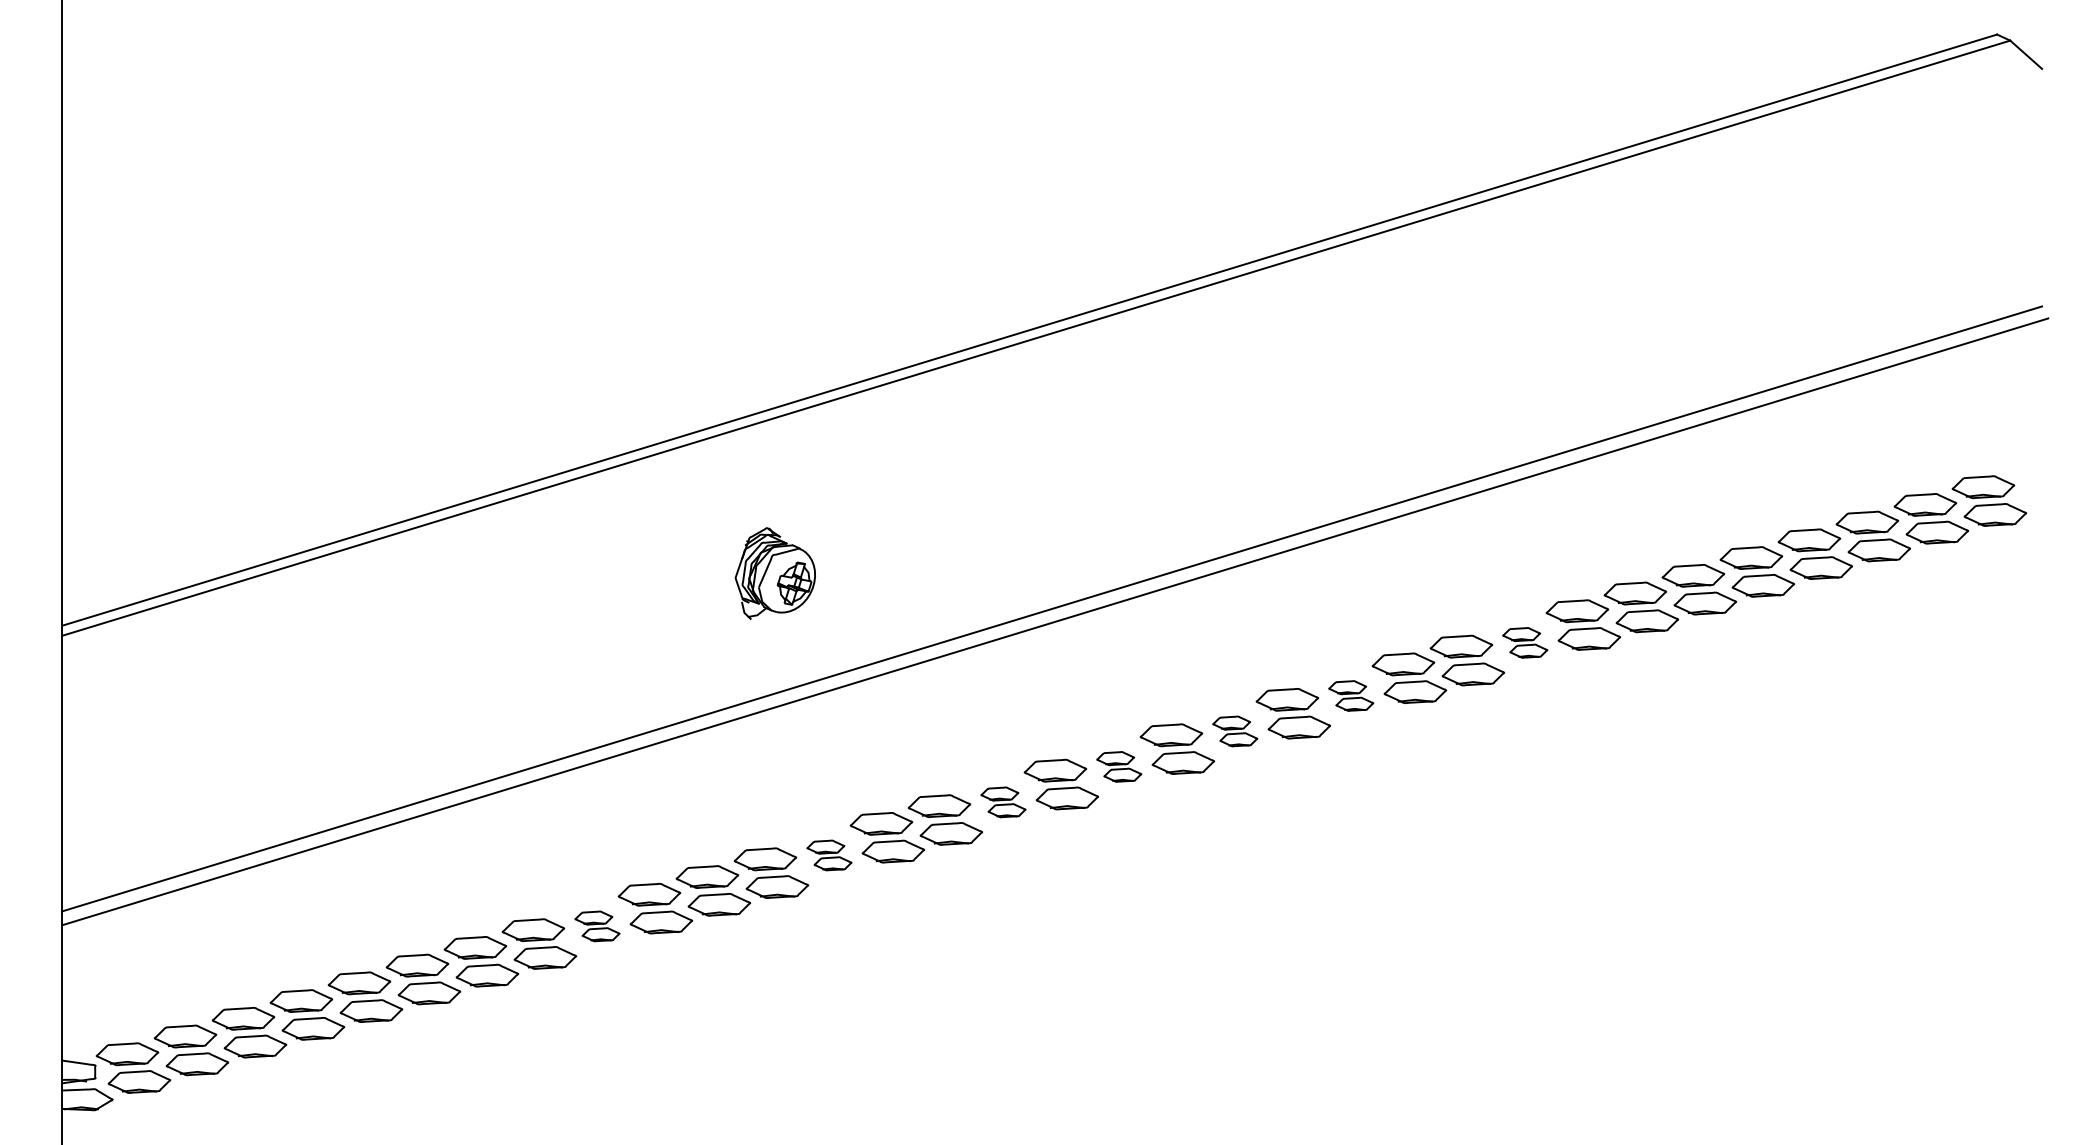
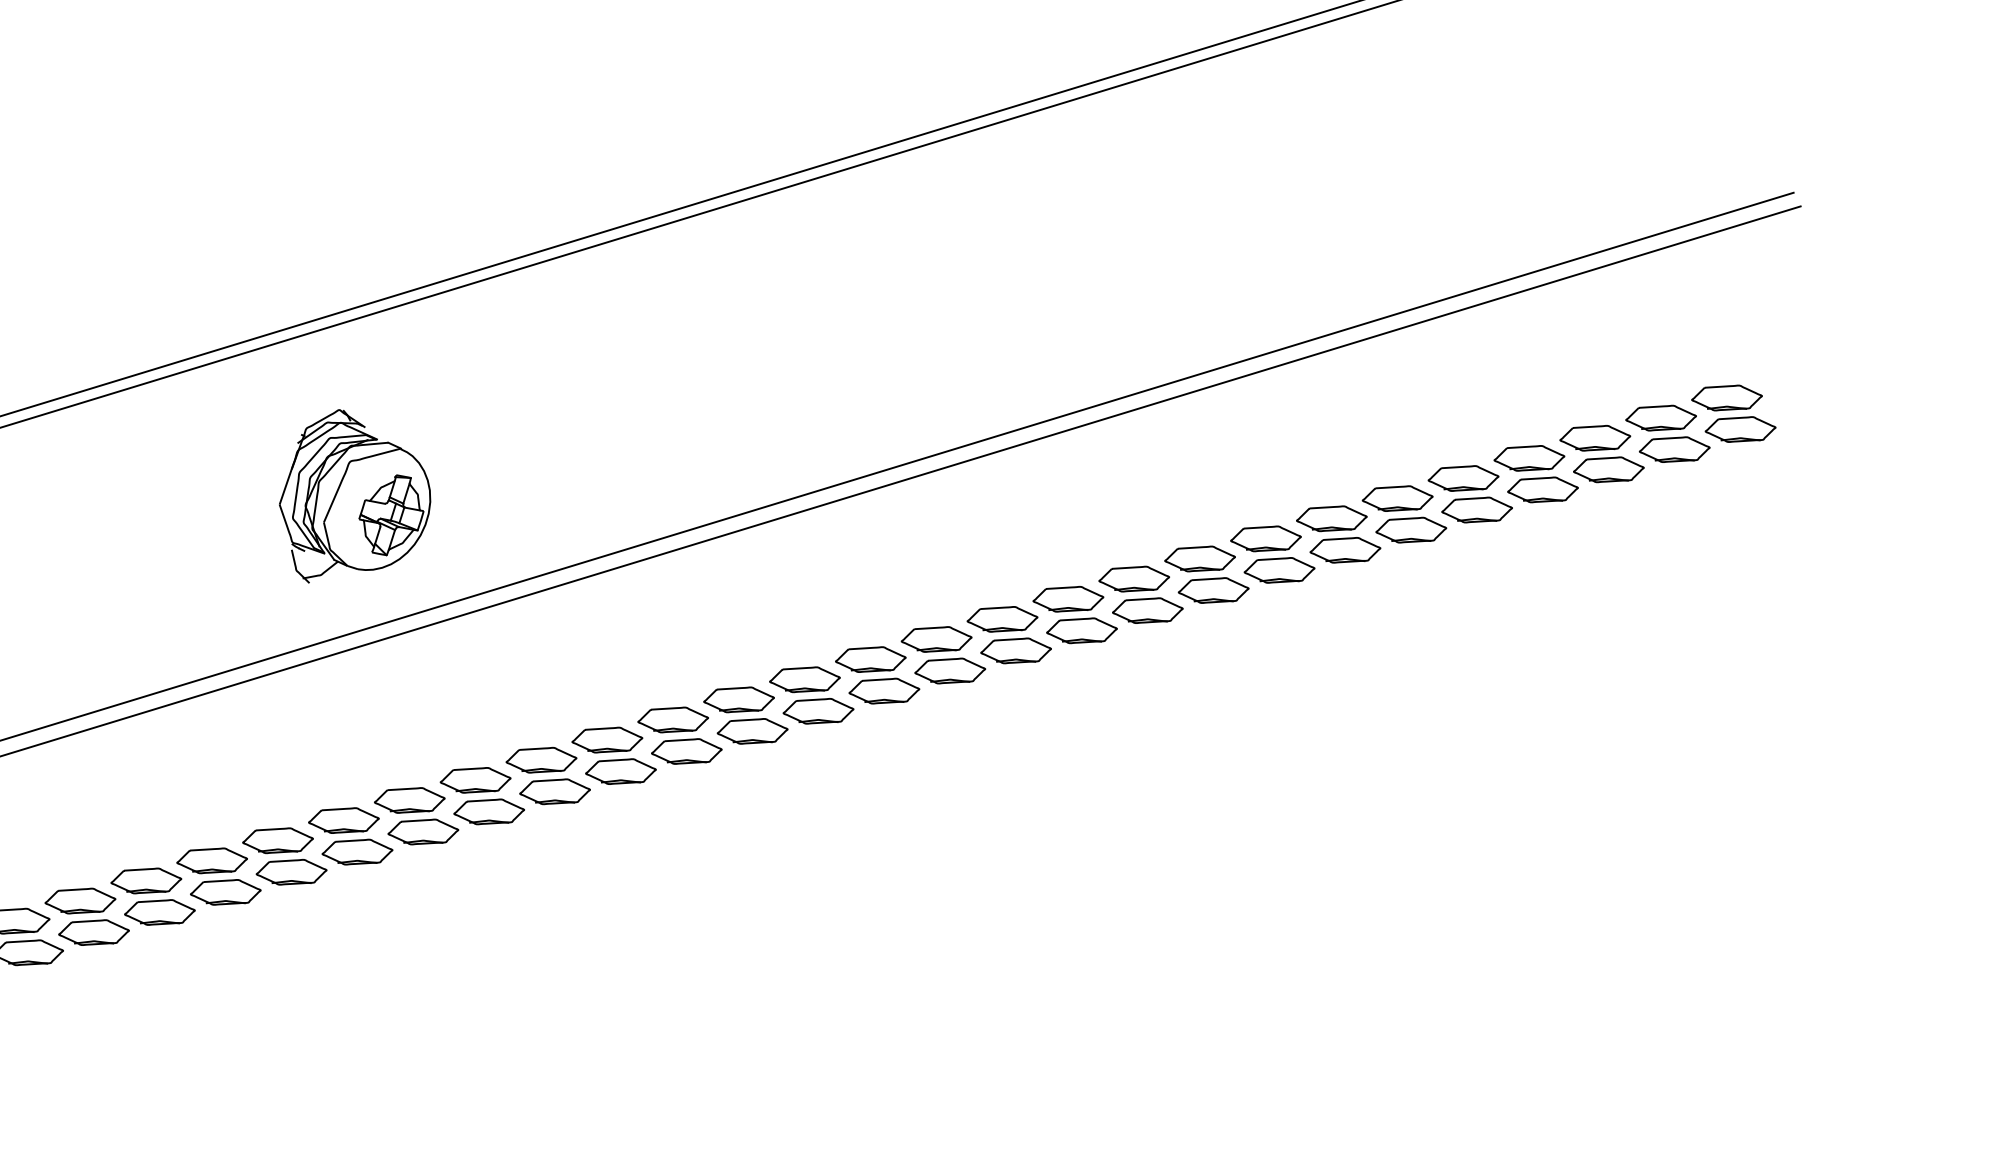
part: (775, 573) -> (355, 496), size x1.67
part: (1524, 642) -> (1205, 574), size x1.67
part: (1350, 695) -> (1008, 634), size x1.67
part: (1234, 731) -> (876, 675), size x1.67
part: (1118, 766) -> (744, 715), size x1.67
part: (1003, 802) -> (614, 756), size x1.67
part: (829, 855) -> (416, 816), size x1.67
part: (597, 926) -> (153, 896), size x1.67

